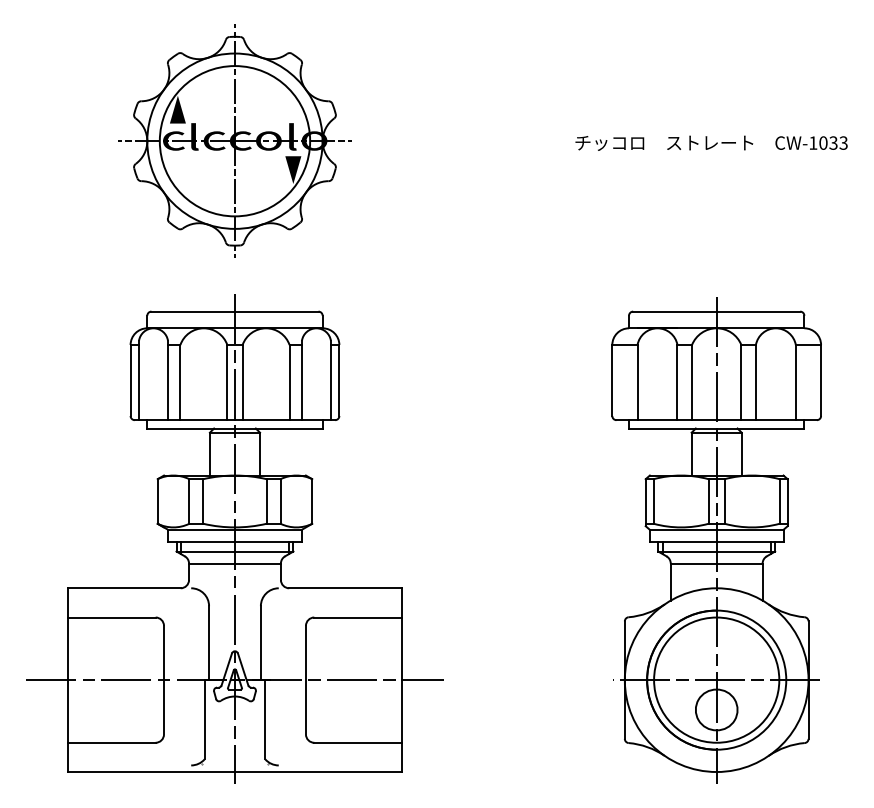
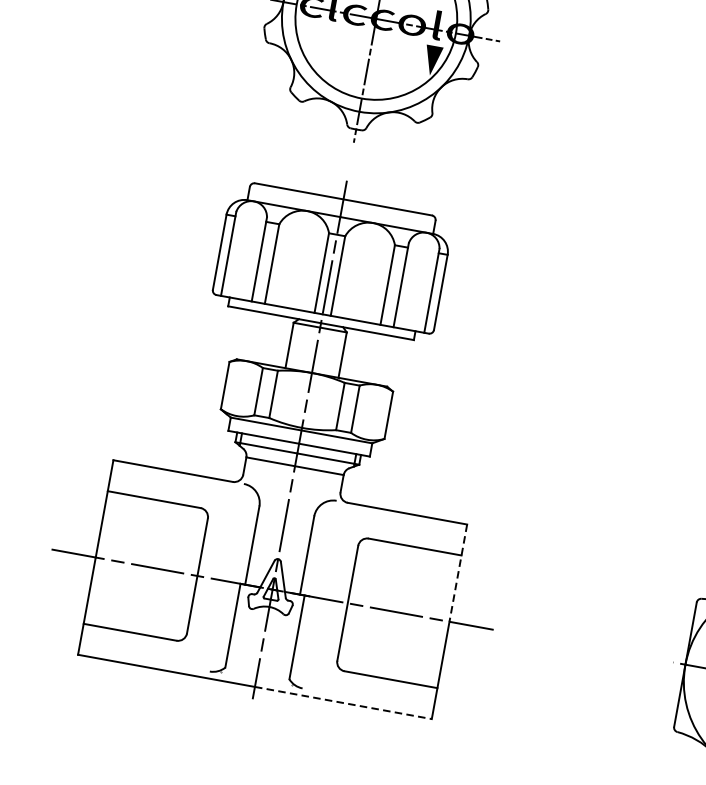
line: (402, 634) -> (458, 573), solid -> dashed
line: (318, 772) -> (343, 703), solid -> dashed

